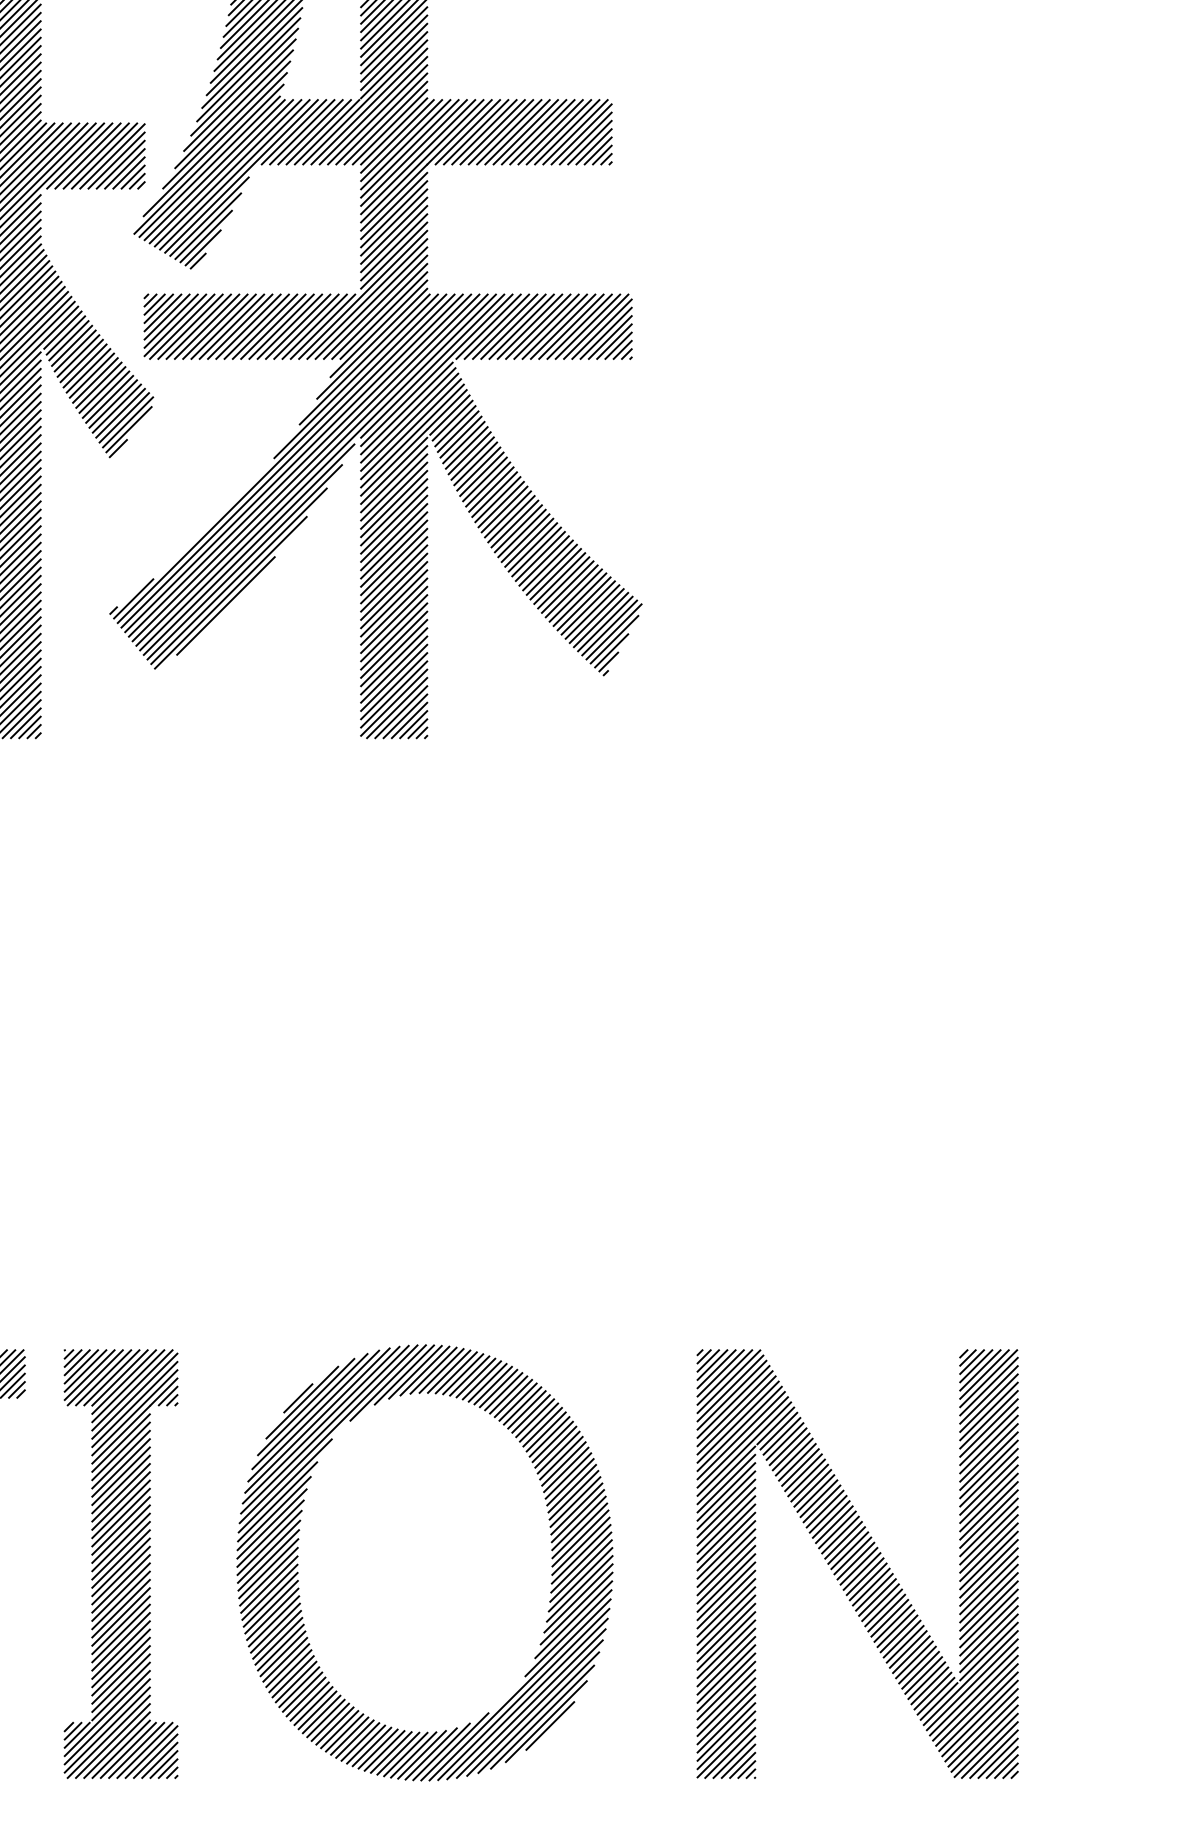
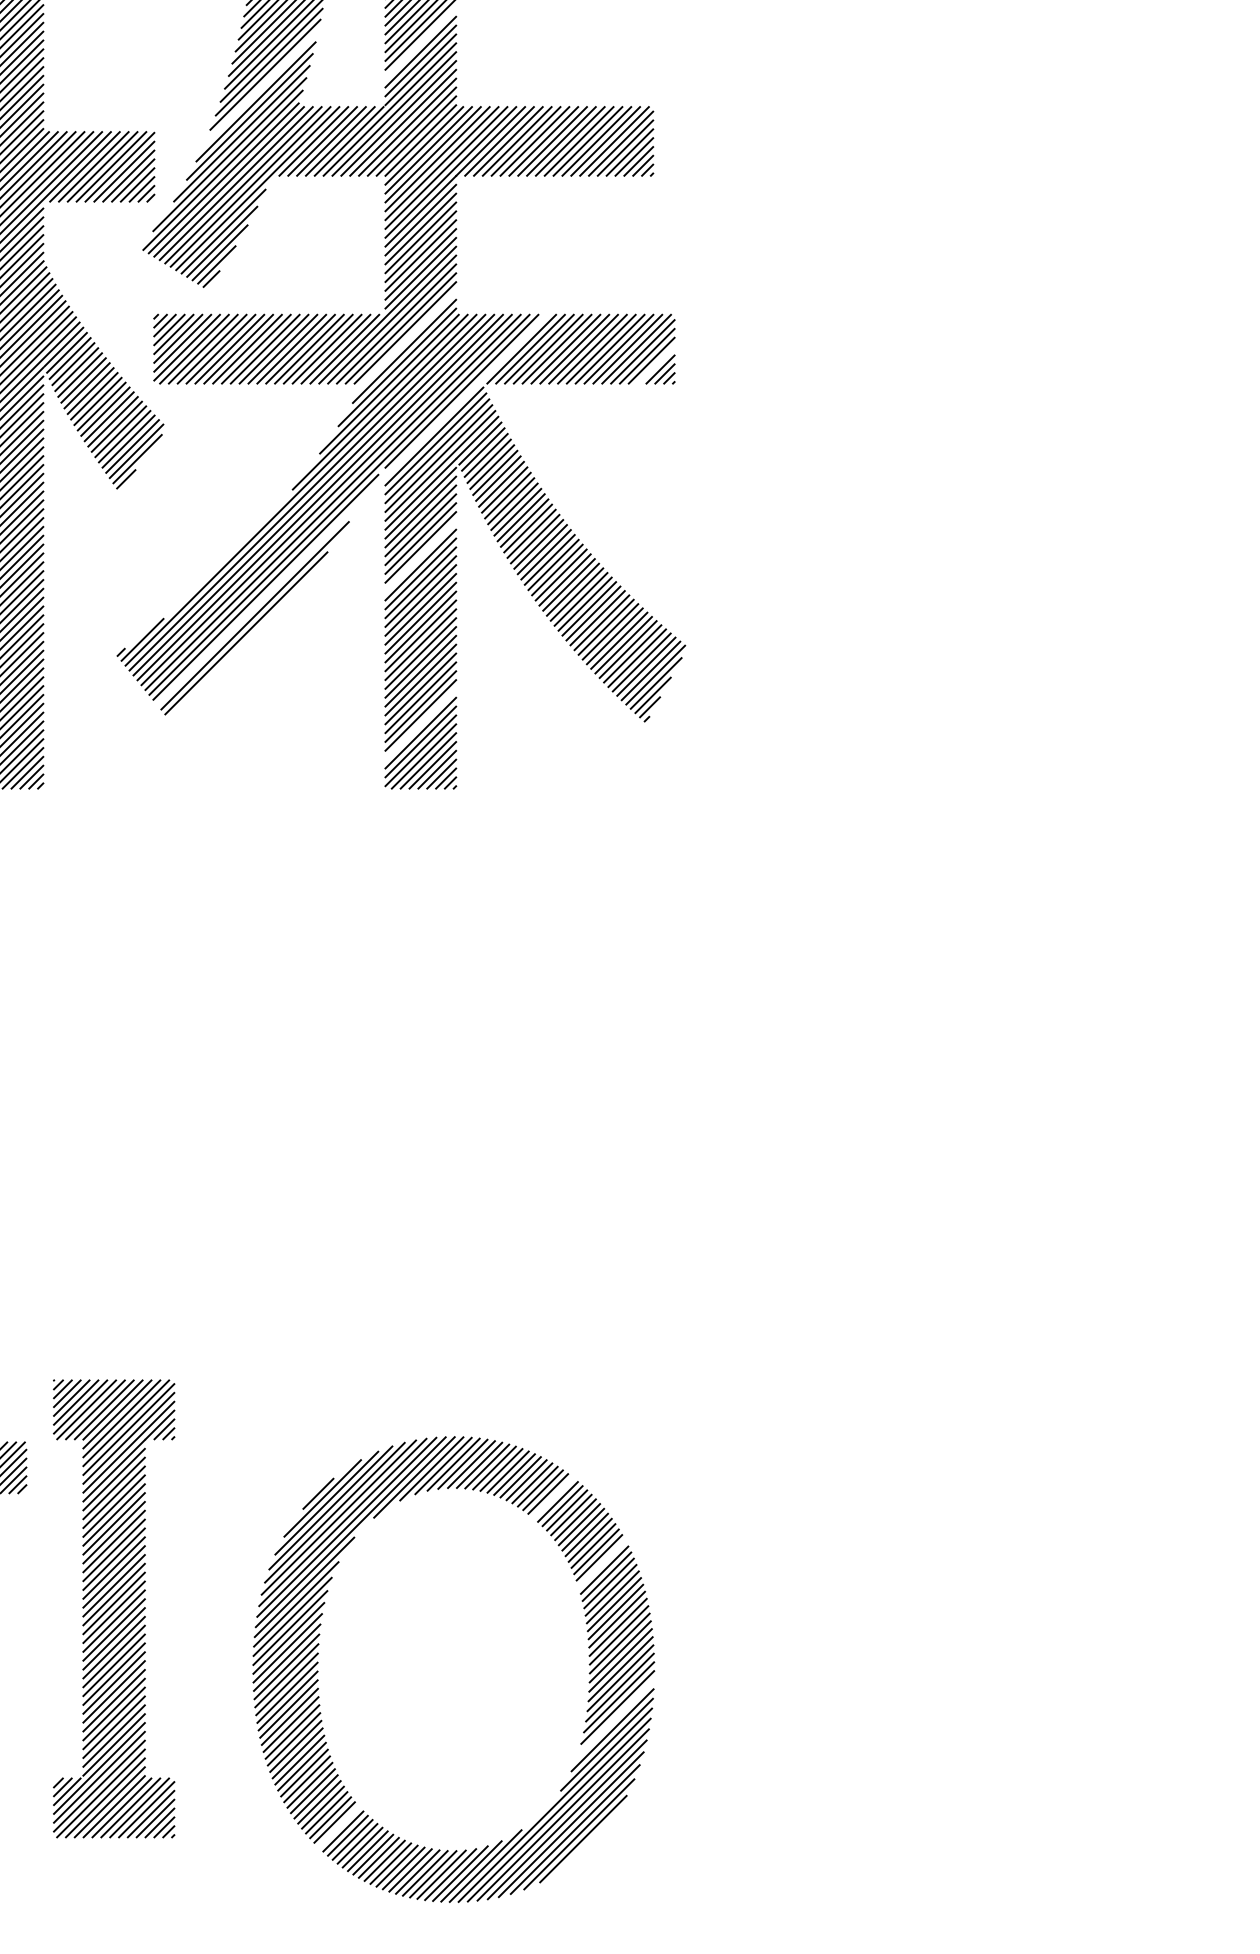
line: (393, 39) -> (420, 42), removed
line: (245, 81) -> (261, 87), removed
line: (383, 315) -> (409, 337), removed
line: (613, 341) -> (655, 364), removed
line: (436, 370) -> (466, 395), removed
line: (393, 519) -> (420, 555), removed
line: (245, 562) -> (261, 600), removed
line: (226, 606) -> (241, 647), removed
line: (393, 677) -> (420, 723), removed
line: (518, 1401) -> (553, 1497), removed
line: (563, 1463) -> (601, 1563), removed
part: (121, 1563) -> (114, 1608), moved
part: (857, 1563) -> (915, 1670), removed
line: (576, 1608) -> (615, 1718), removed
line: (317, 1710) -> (338, 1827), removed
line: (550, 1725) -> (587, 1843), removed

